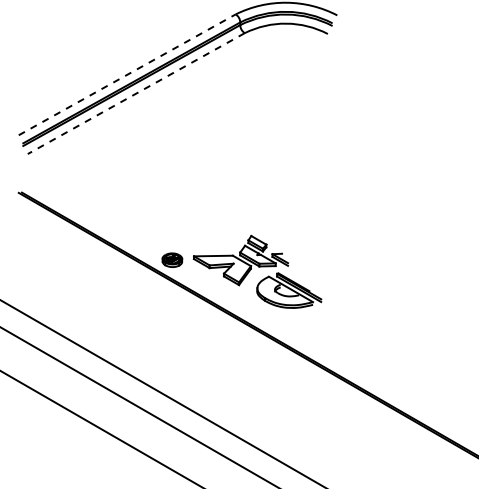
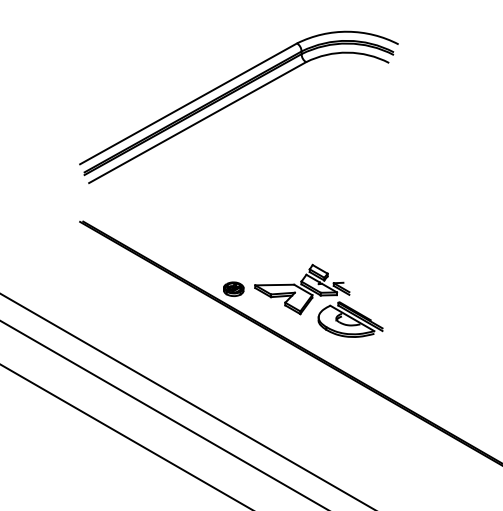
line: (128, 74) -> (189, 103), dashed -> solid
line: (136, 93) -> (197, 122), dashed -> solid

